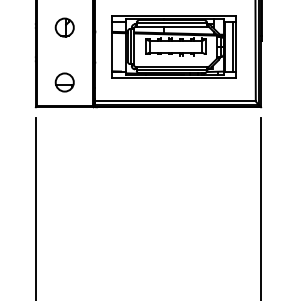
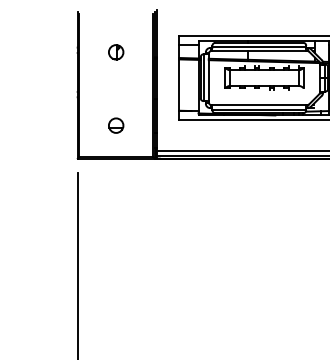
part: (64, 27) -> (115, 52), size x0.6
part: (64, 82) -> (115, 125), size x0.6

